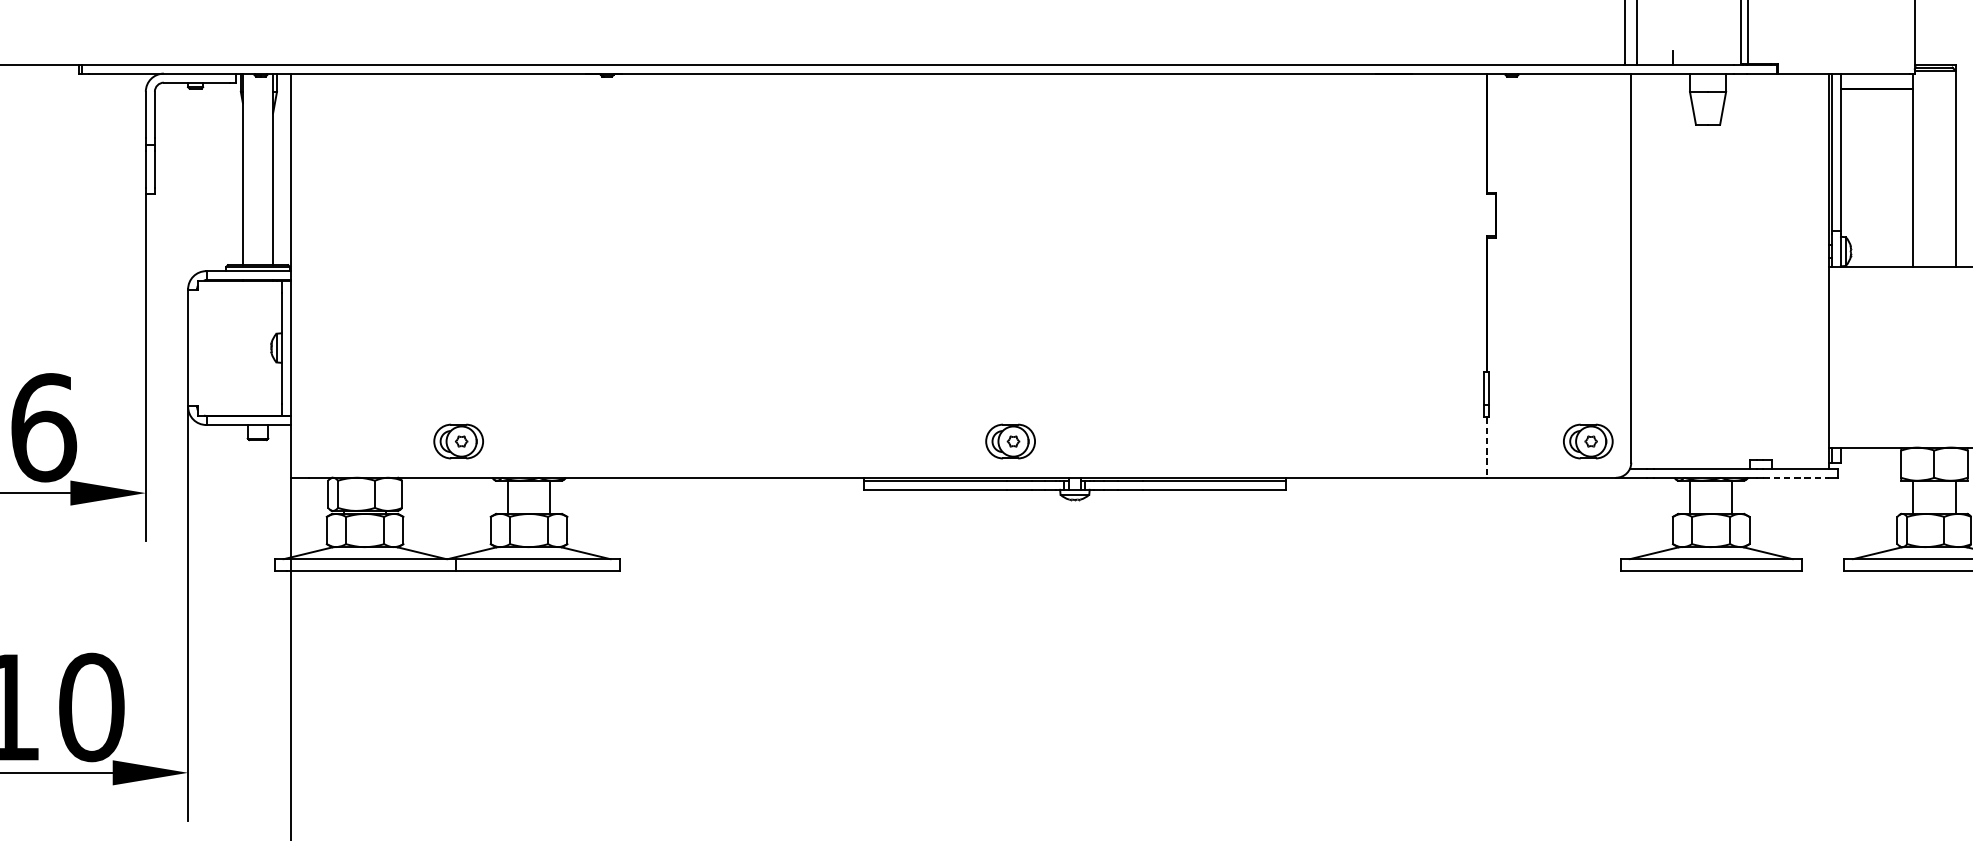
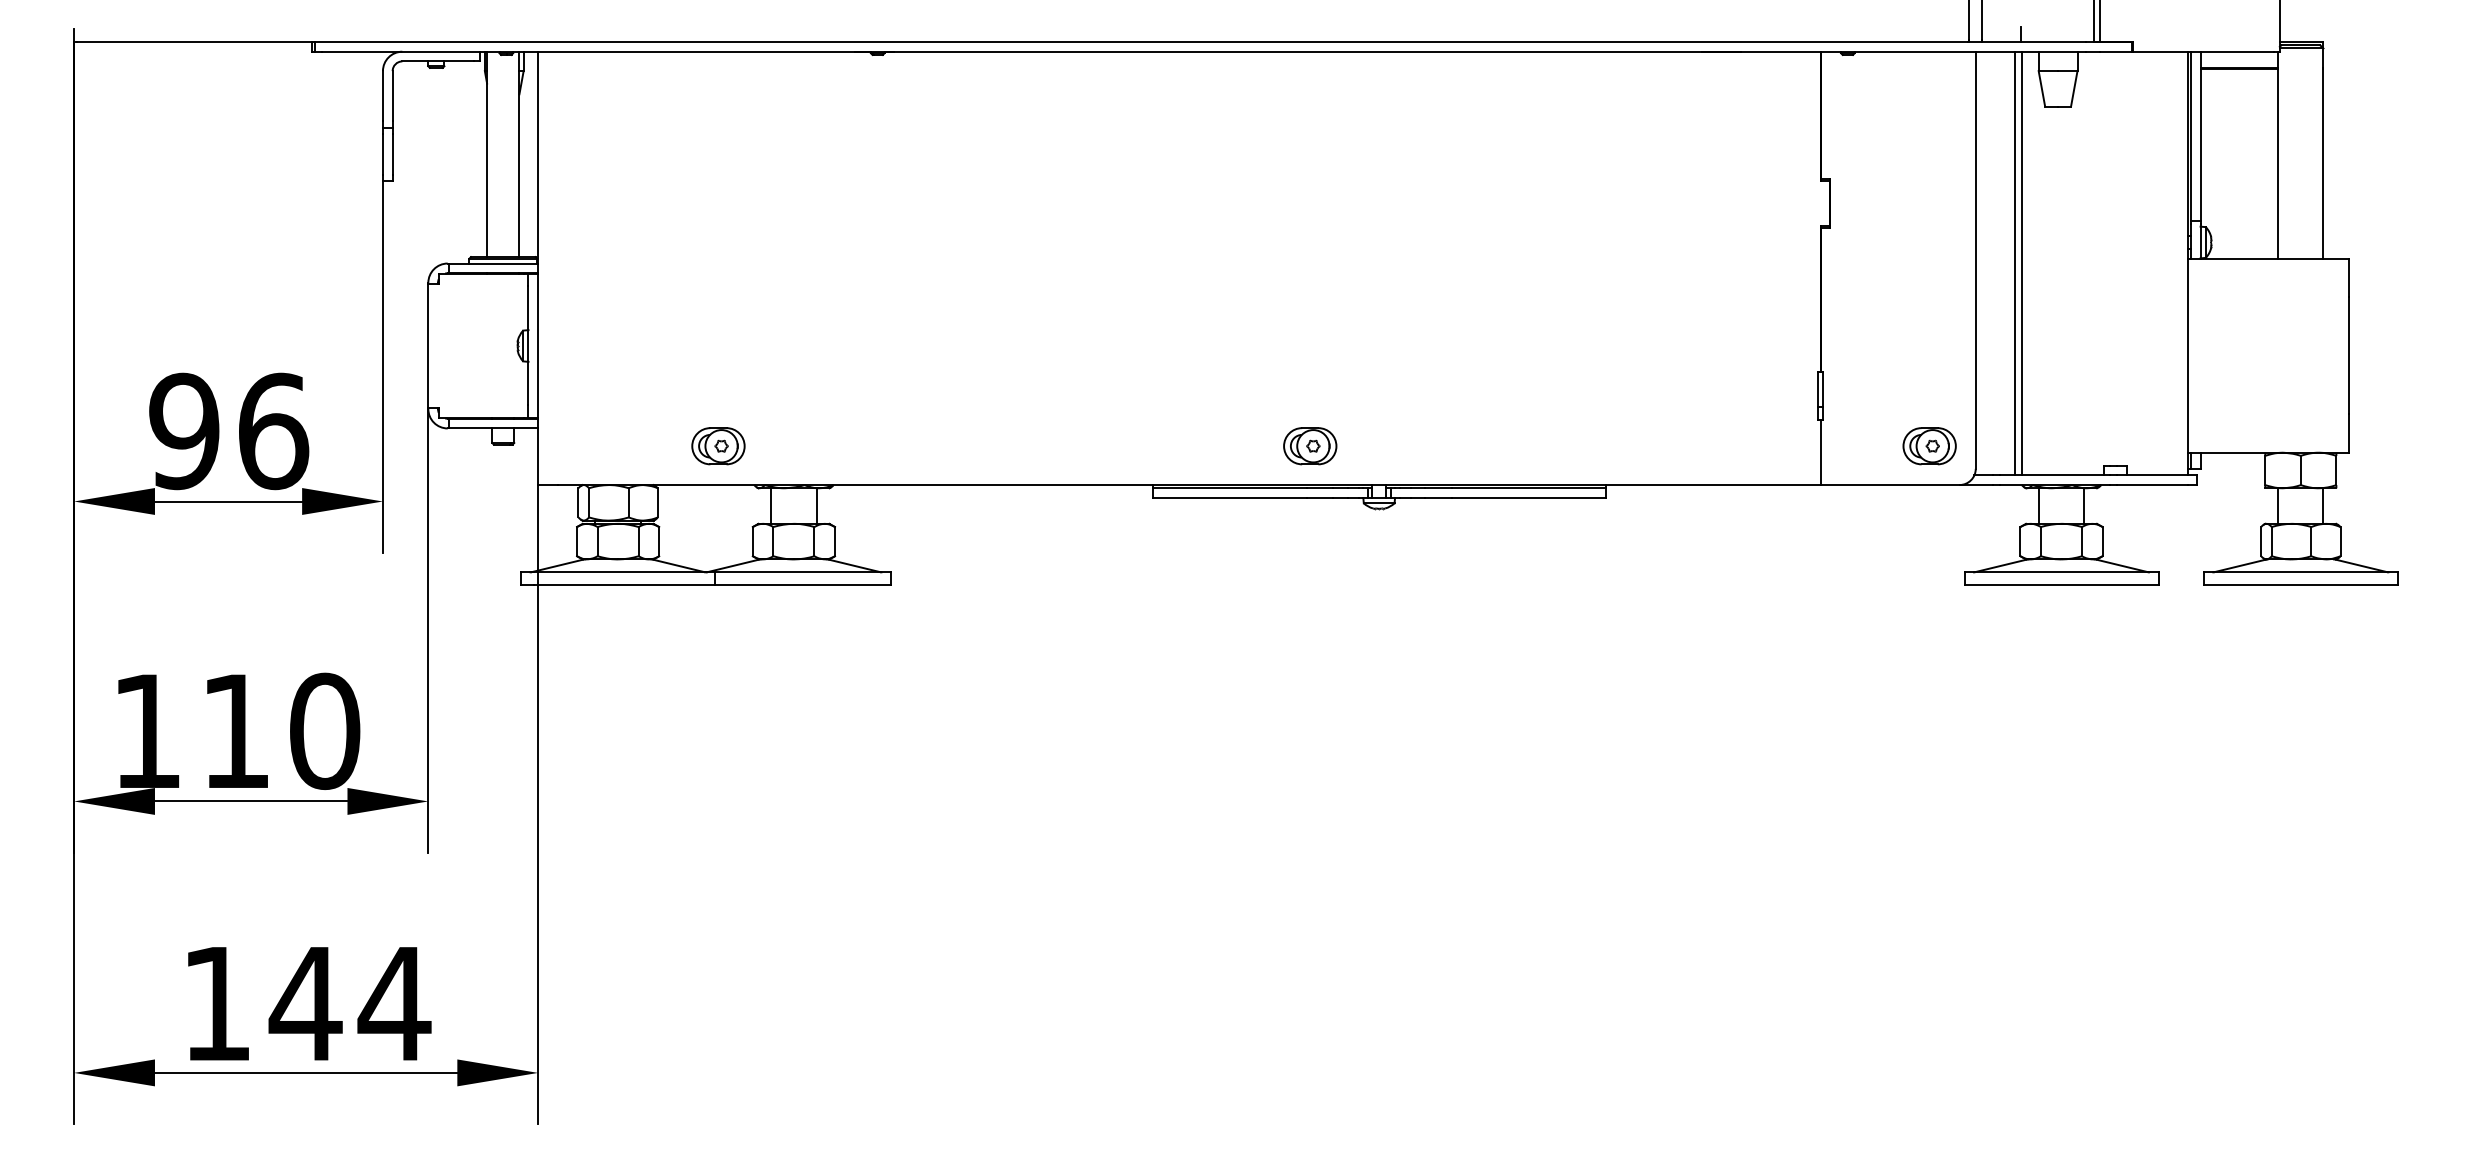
line: (1667, 271) -> (2014, 263), added
line: (1673, 271) -> (2021, 263), added
line: (1486, 448) -> (1820, 453), dashed -> solid
line: (1796, 478) -> (2152, 485), dashed -> solid

